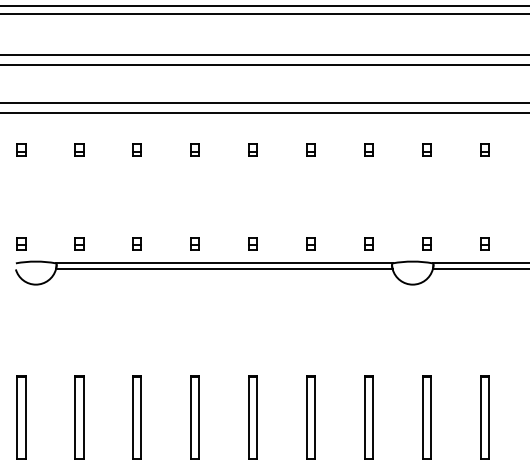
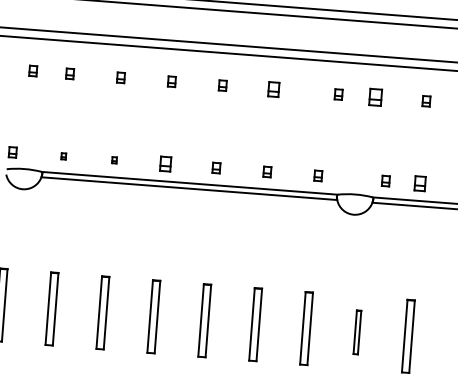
part: (21, 149) -> (33, 70), moved
part: (310, 149) -> (273, 89), size x1.4
part: (368, 149) -> (338, 94), moved
part: (426, 149) -> (375, 96), size x1.6
part: (79, 243) -> (63, 156), size x0.6
part: (136, 243) -> (113, 159), size x0.6
part: (194, 243) -> (164, 163), size x1.4
part: (426, 243) -> (385, 180), moved
part: (484, 243) -> (419, 183), size x1.4
part: (426, 417) -> (356, 332), size x0.6

